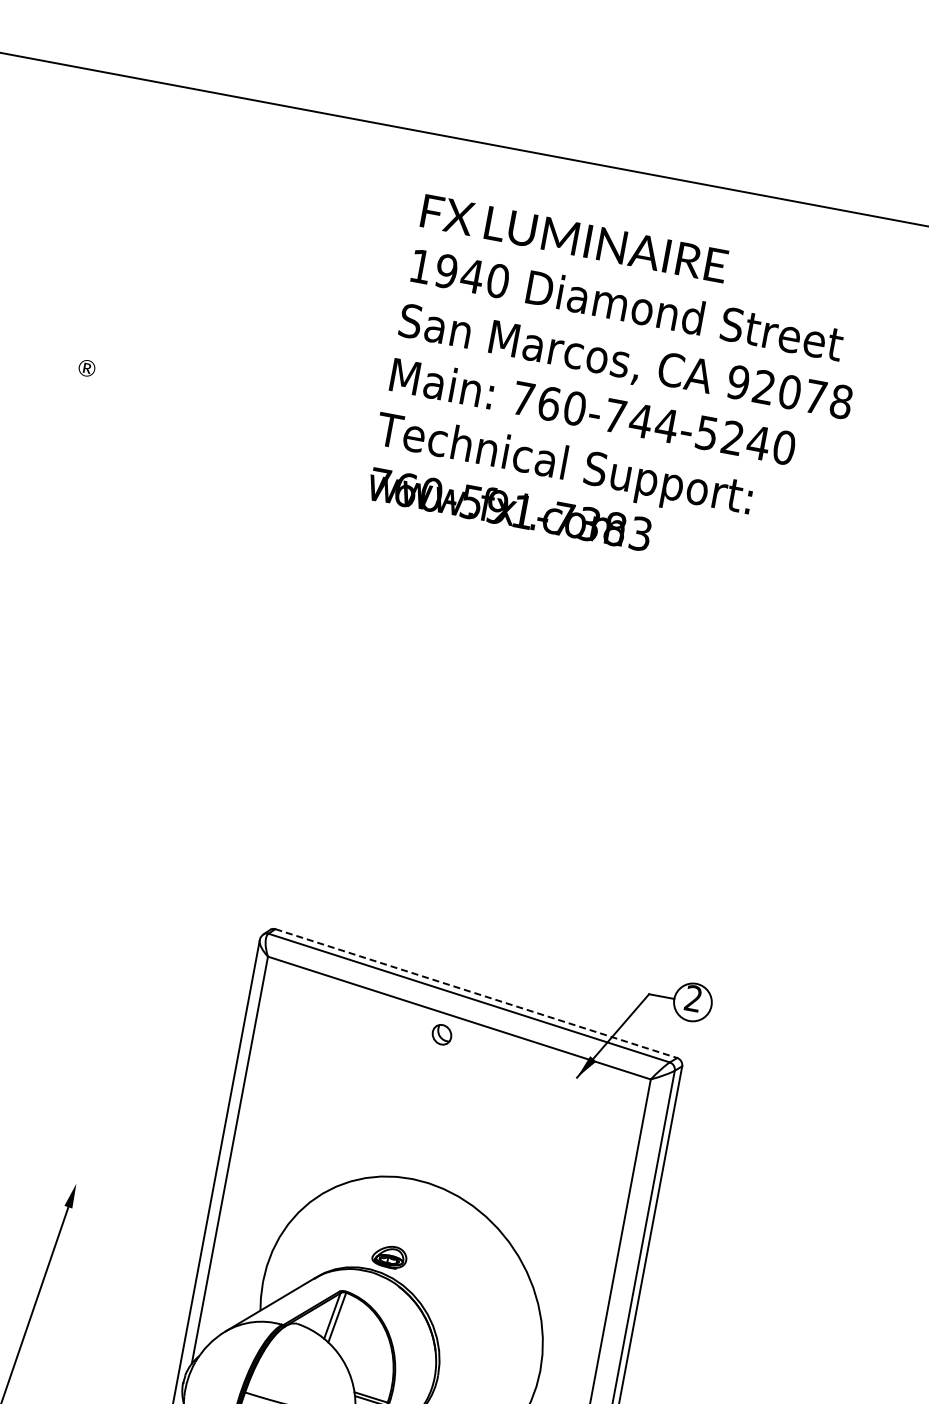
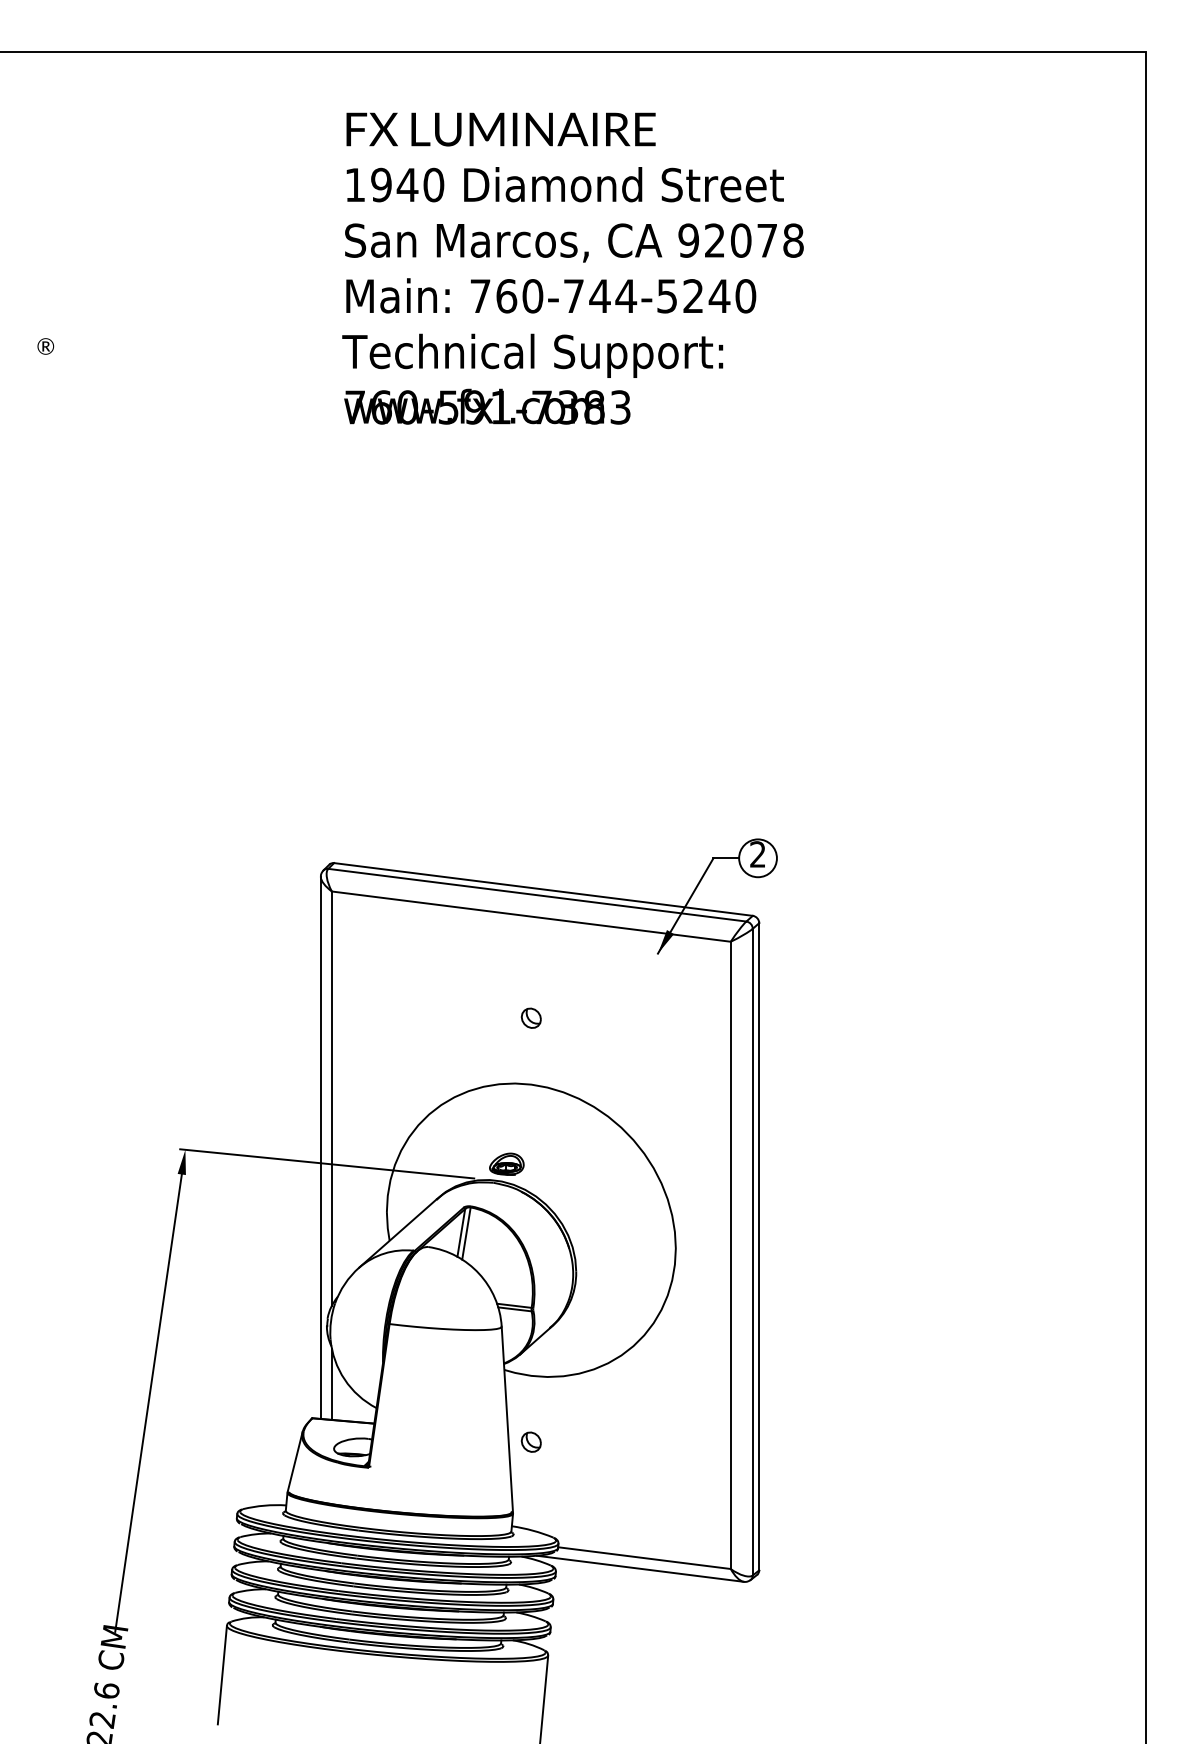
line: (476, 993) -> (543, 889), dashed -> solid
part: (441, 1033) -> (530, 1017), moved
line: (213, 1223) -> (327, 1163), added

